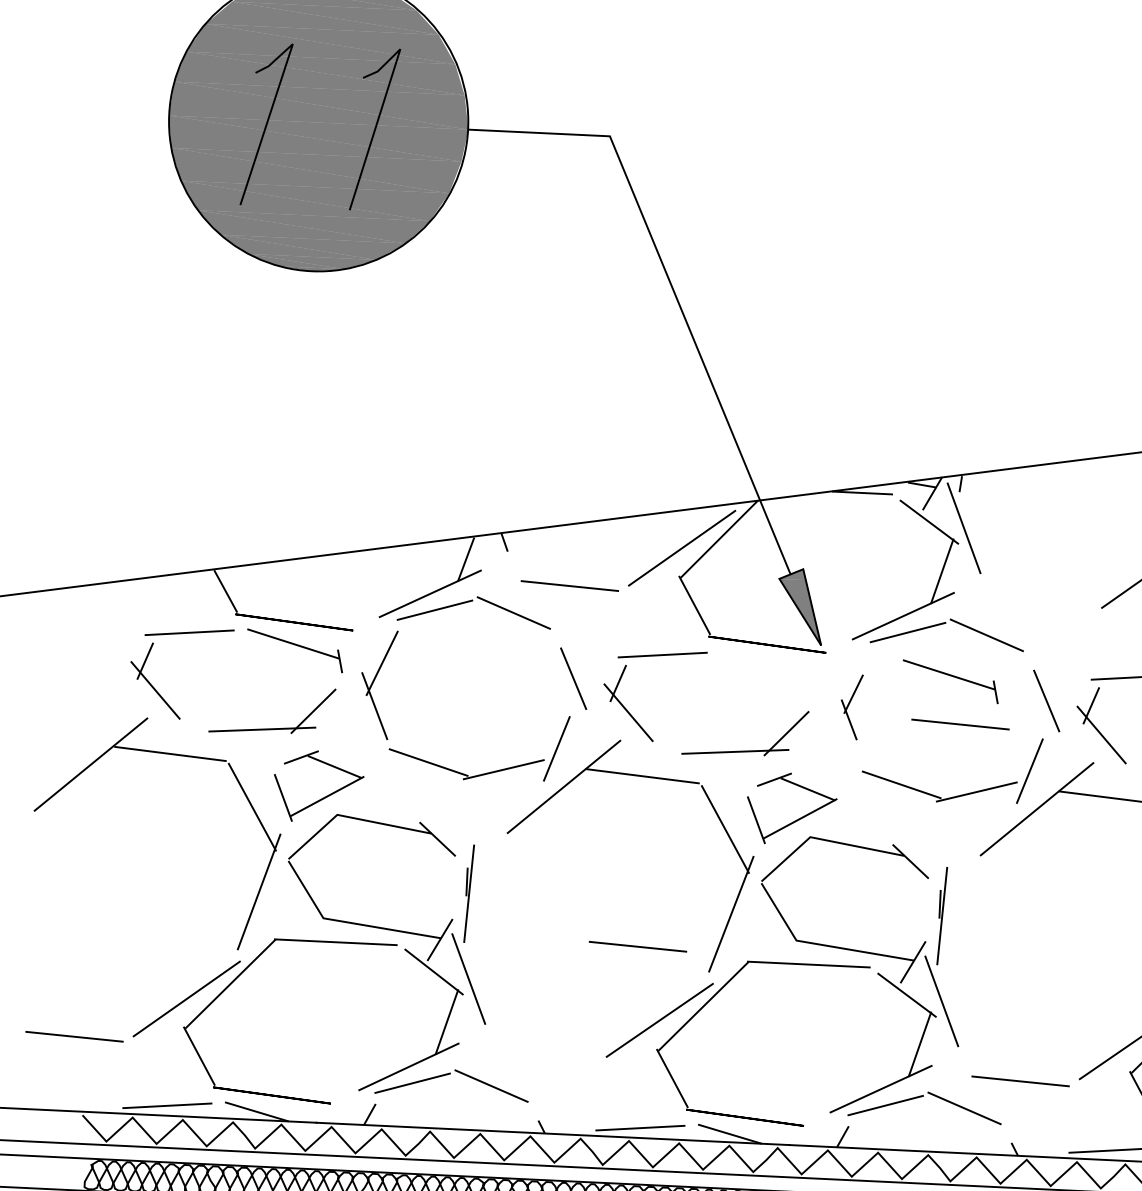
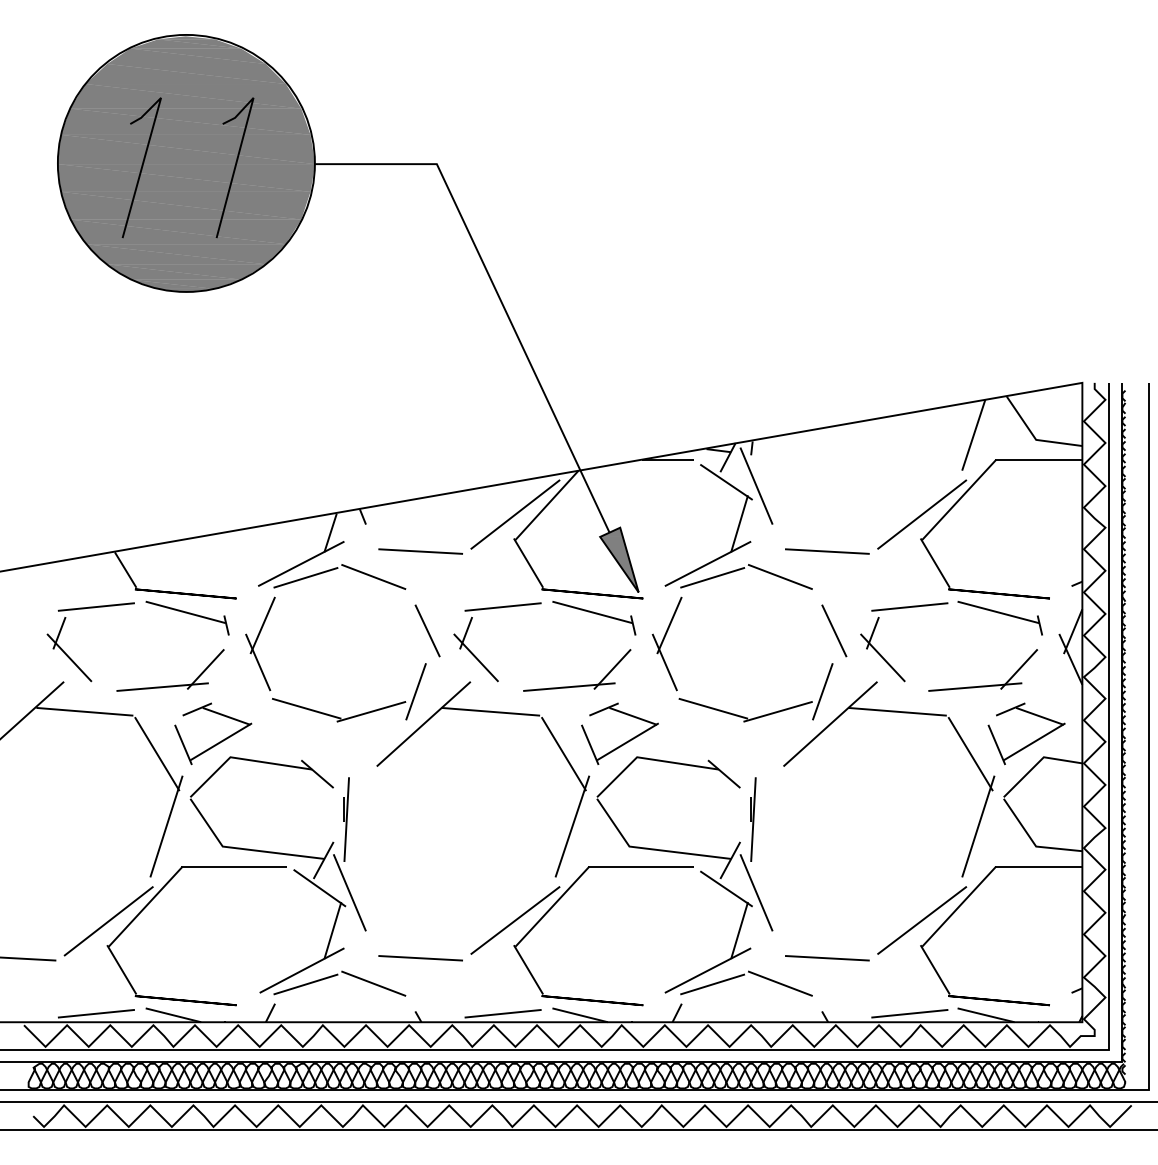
part: (950, 682) -> (594, 618), moved
part: (850, 706) -> (666, 643), size x1.67
line: (960, 724) -> (827, 551), moved
line: (637, 947) -> (420, 958), moved

